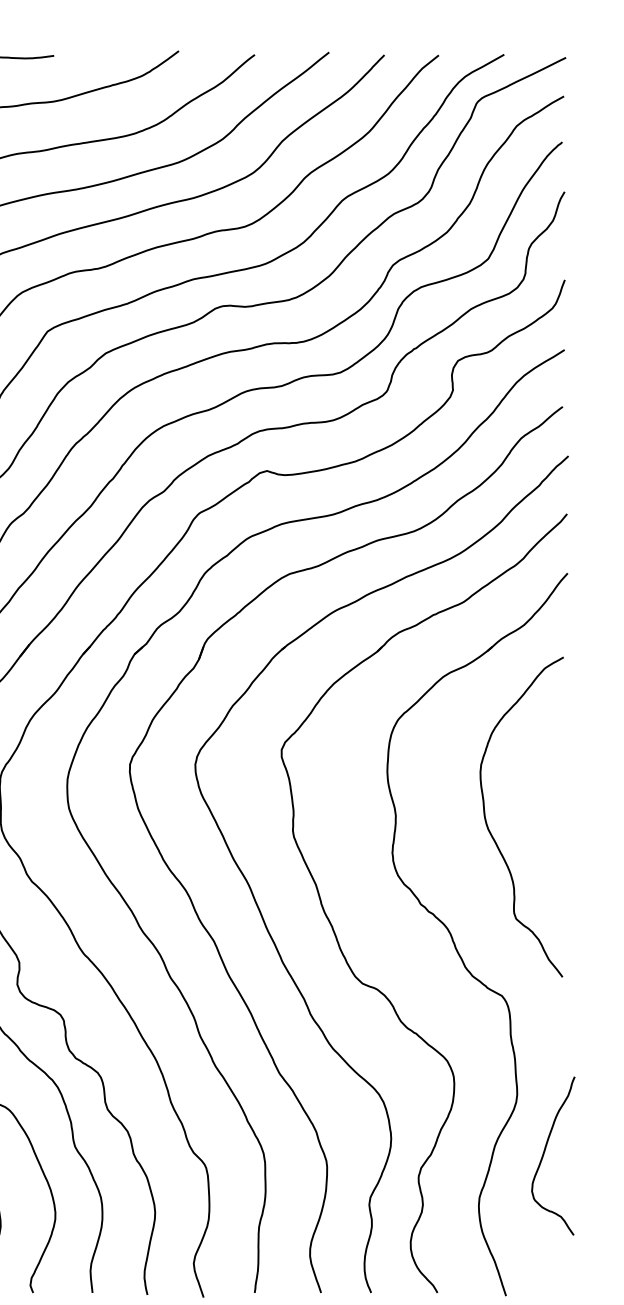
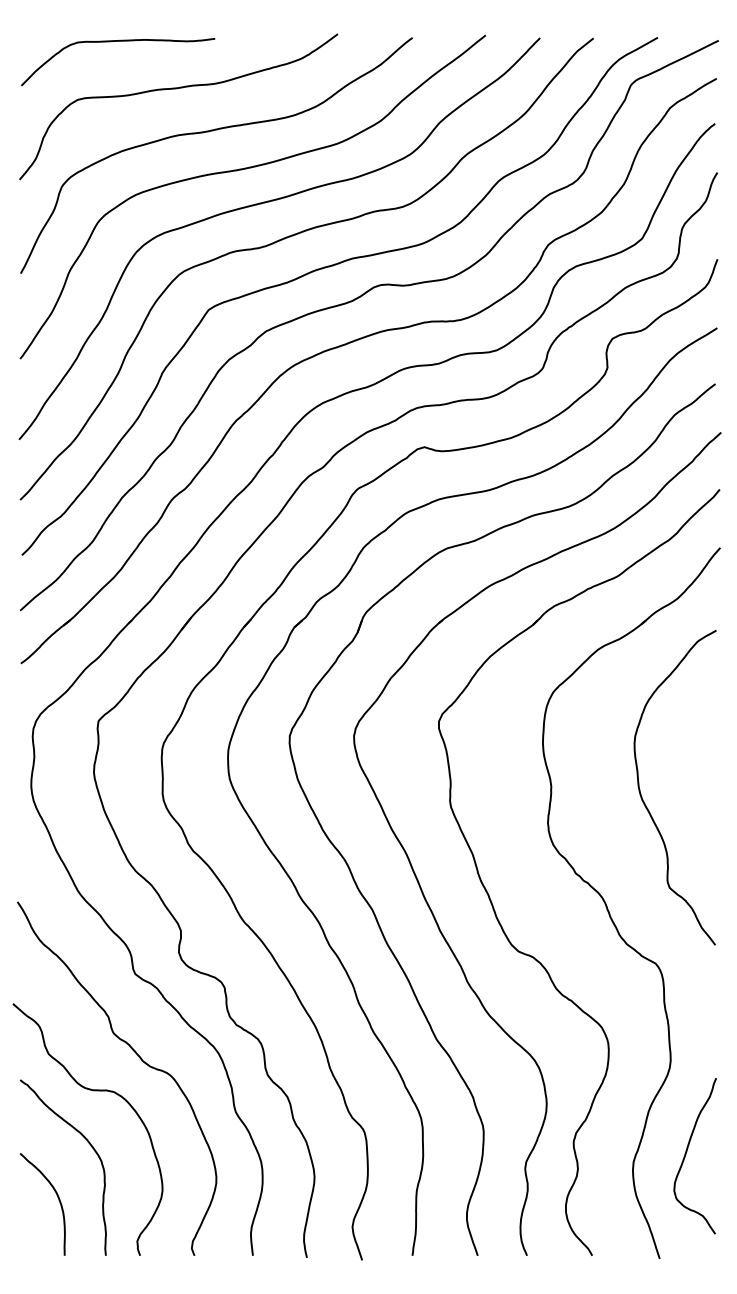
curve: (544, 1155) -> (686, 1155), moved

